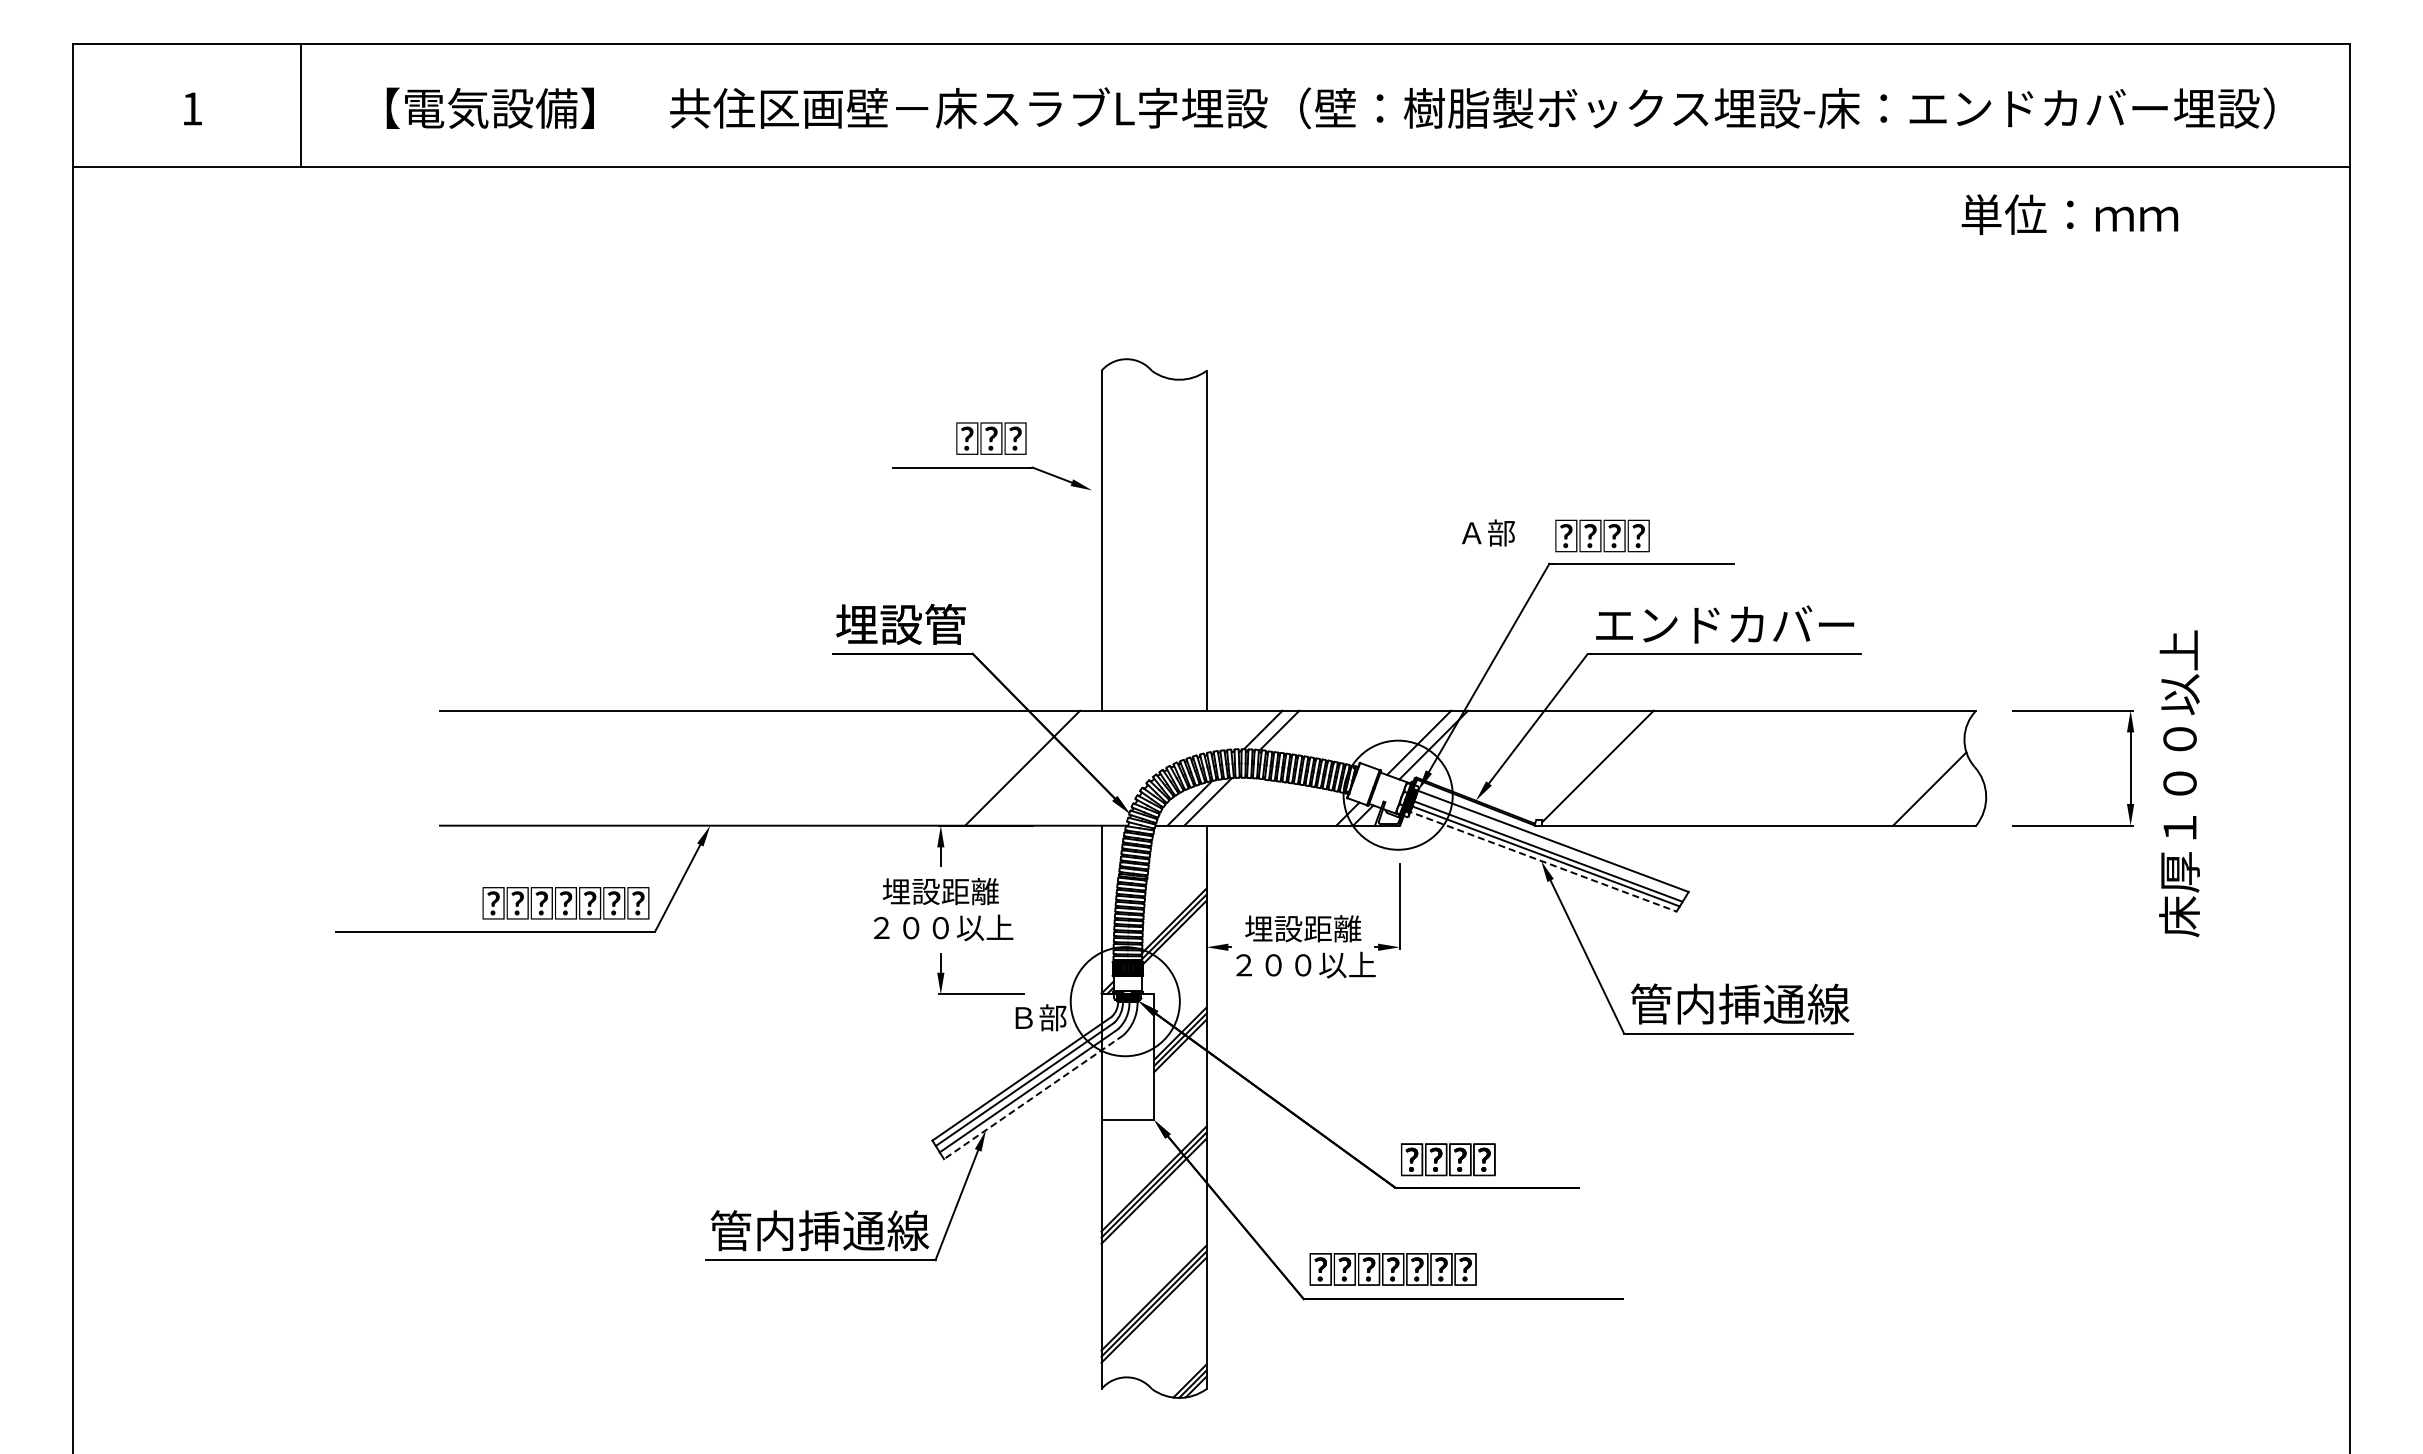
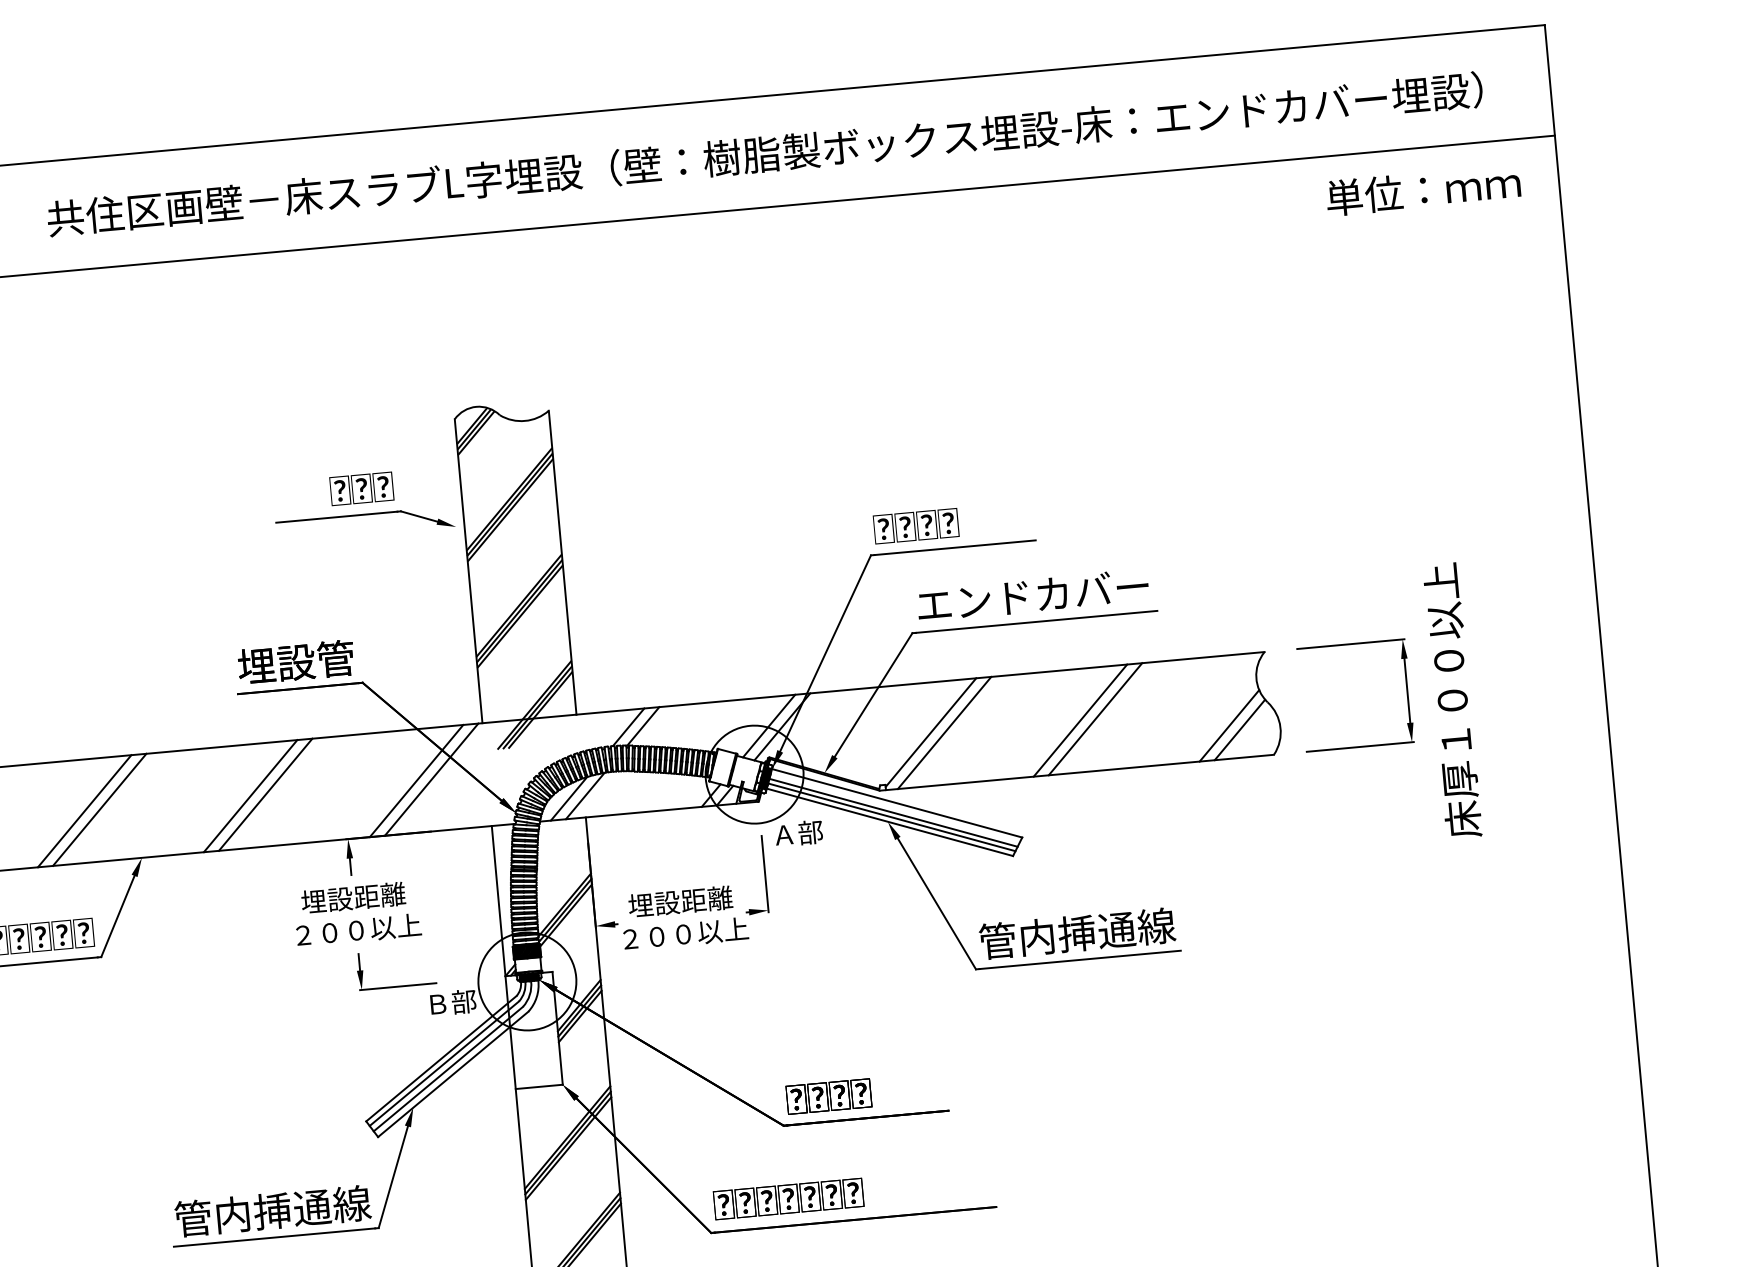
text: (2069, 214) -> (1422, 190), moved
text: (1488, 532) -> (798, 833), moved
hatch: (1153, 551) -> (515, 576), added
line: (650, 767) -> (83, 810), added
line: (667, 767) -> (98, 809), added
line: (836, 767) -> (250, 795), added
line: (853, 767) -> (265, 794), added
line: (1038, 767) -> (430, 779), added
line: (1612, 767) -> (943, 732), added
line: (1764, 767) -> (1079, 720), added
line: (1781, 767) -> (1095, 718), added
line: (1941, 794) -> (1240, 729), added
line: (1541, 860) -> (888, 821), dashed -> solid
line: (1033, 1097) -> (453, 1074), dashed -> solid

